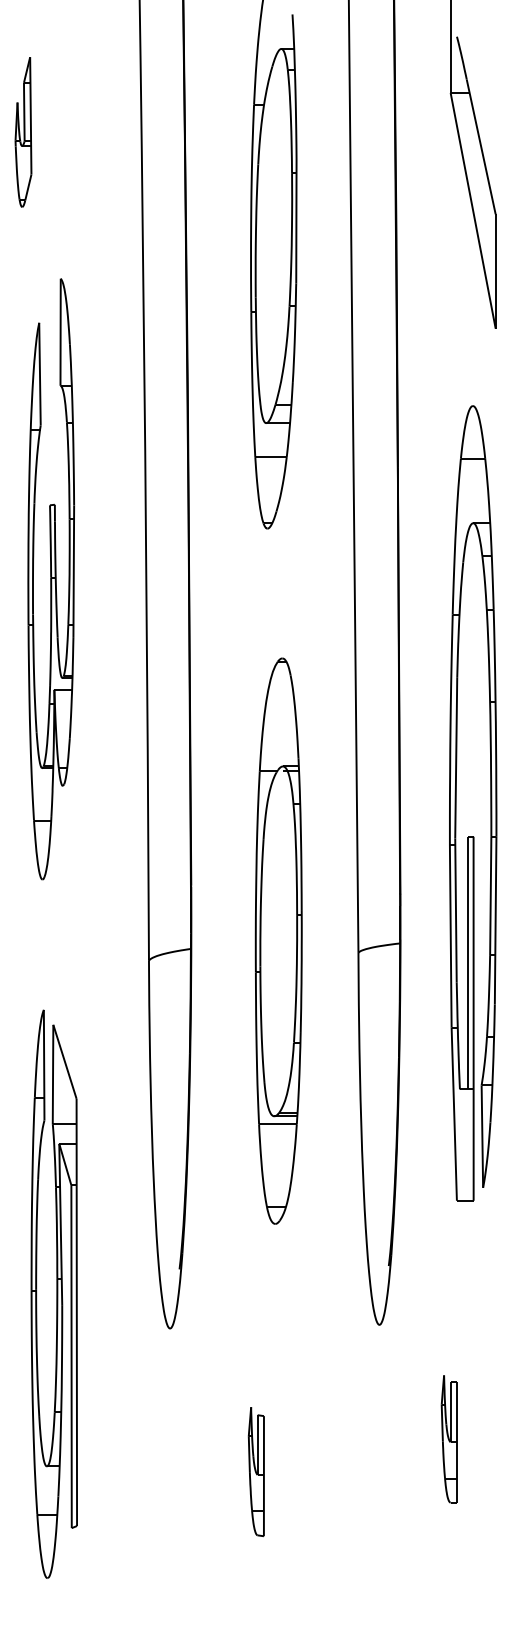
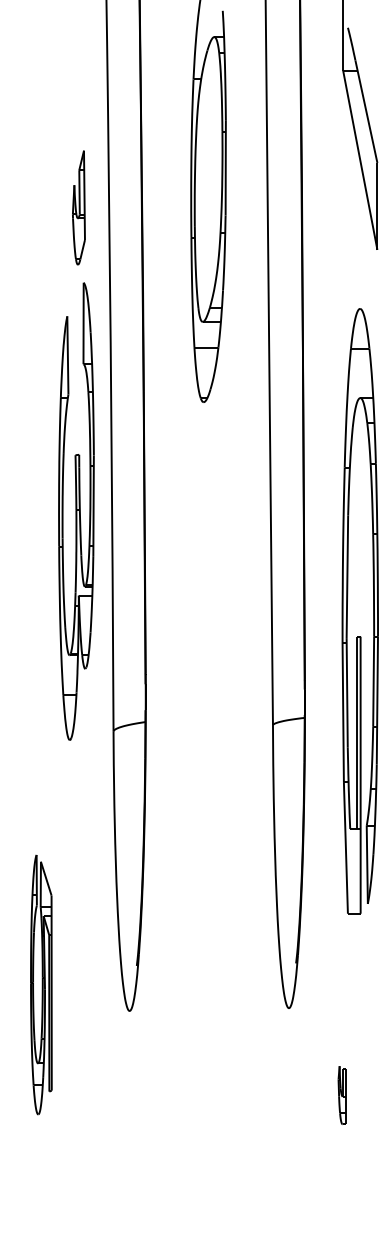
part: (23, 132) -> (78, 208), moved
part: (50, 579) -> (75, 511), moved
part: (278, 940) -> (212, 715), removed
part: (53, 1293) -> (40, 984), size x0.6
part: (448, 1439) -> (341, 1095), size x0.6
part: (255, 1472) -> (194, 1120), removed

